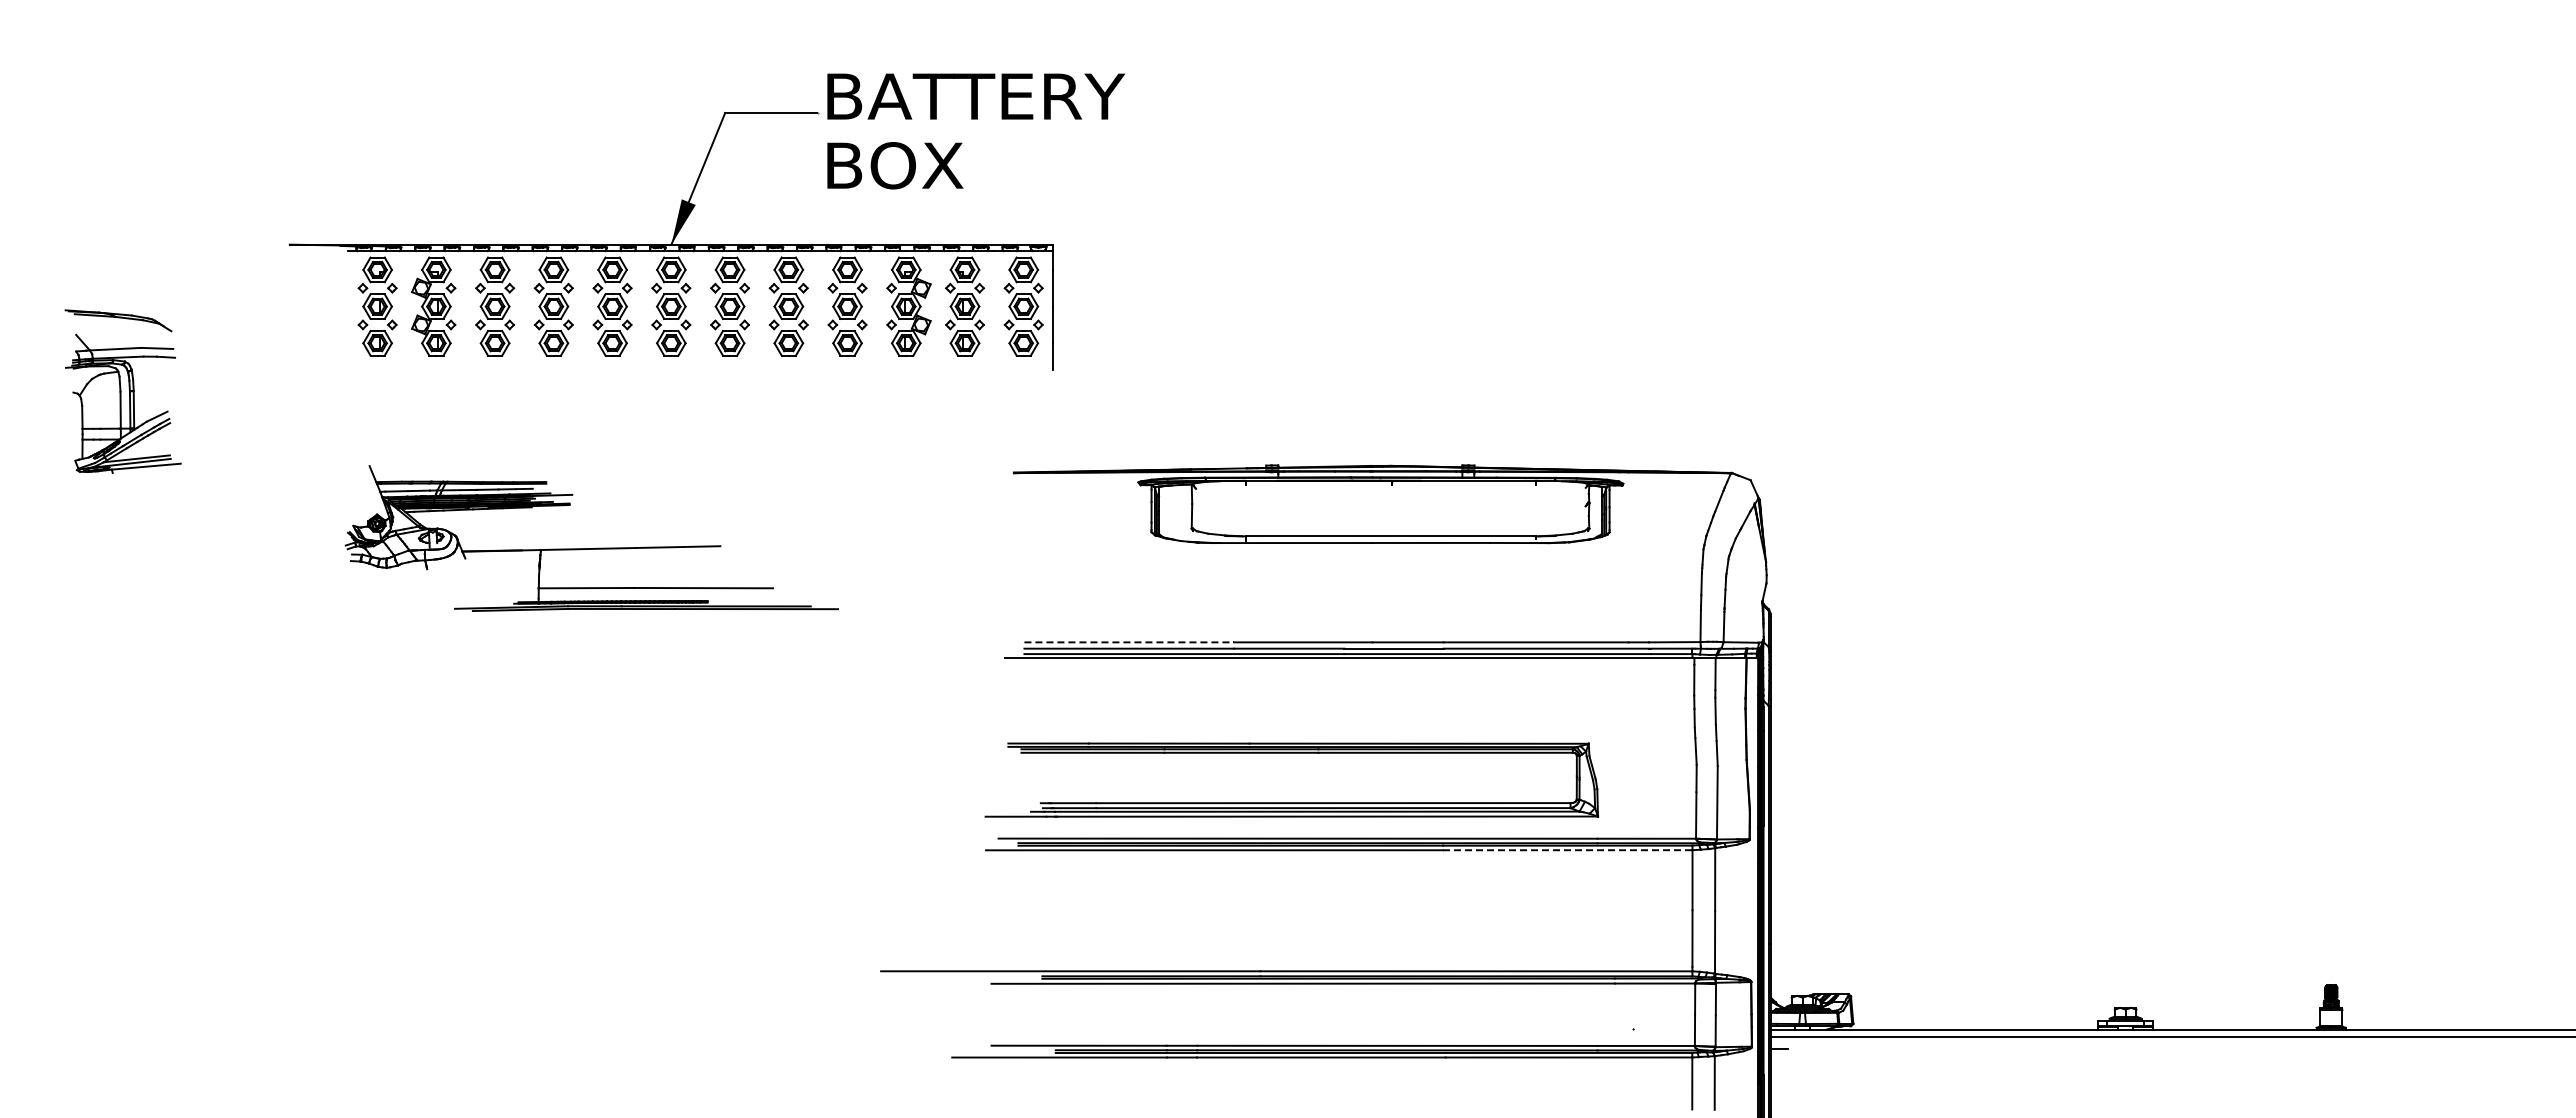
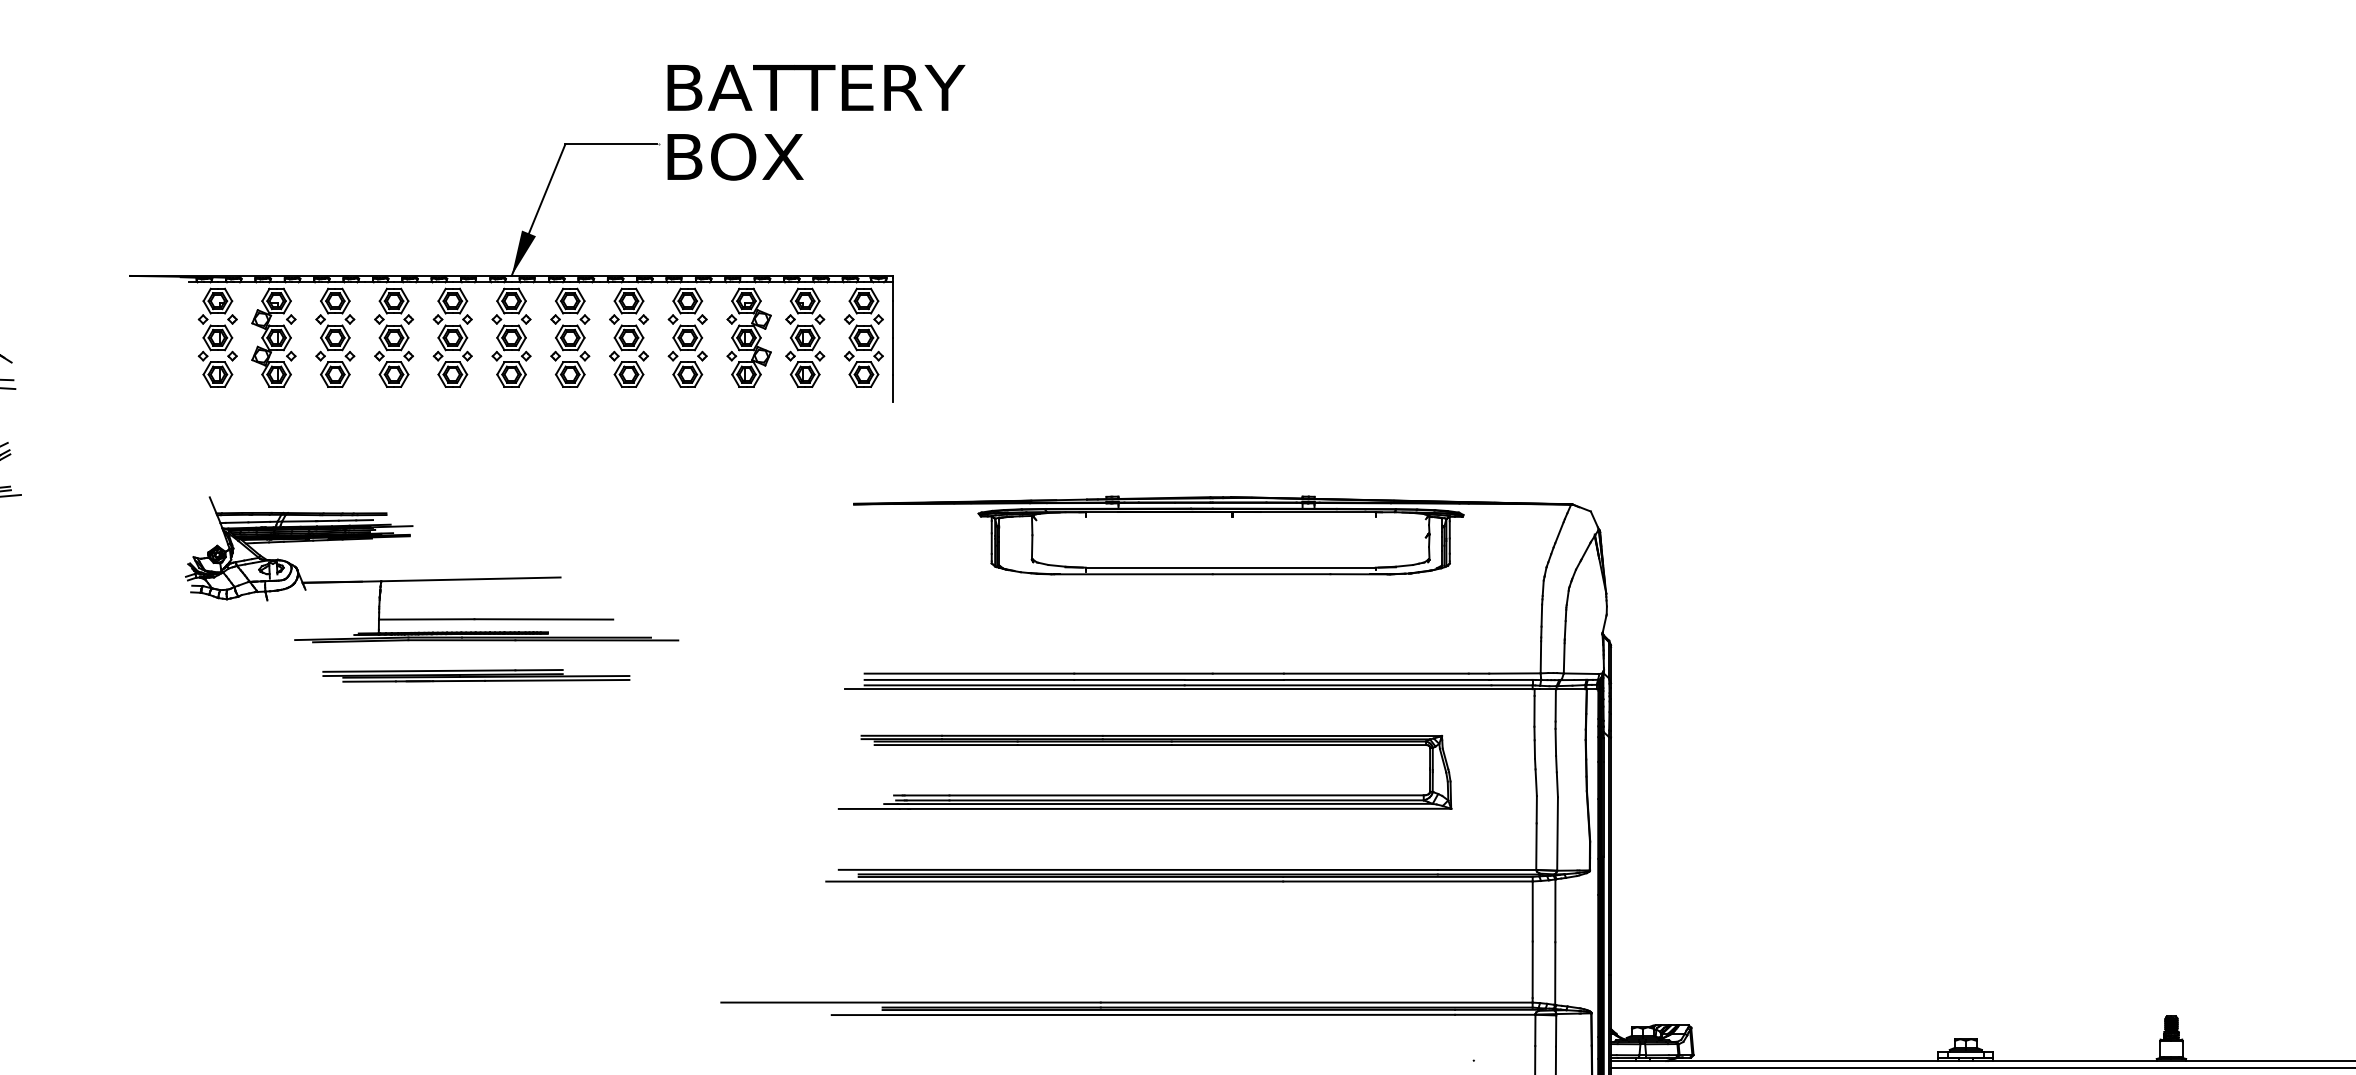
text: (976, 131) -> (816, 122), moved
line: (1129, 642) -> (969, 673), dashed -> solid
part: (636, 644) -> (476, 675), added
part: (1291, 802) -> (1144, 794), moved
line: (1567, 850) -> (1407, 881), dashed -> solid

